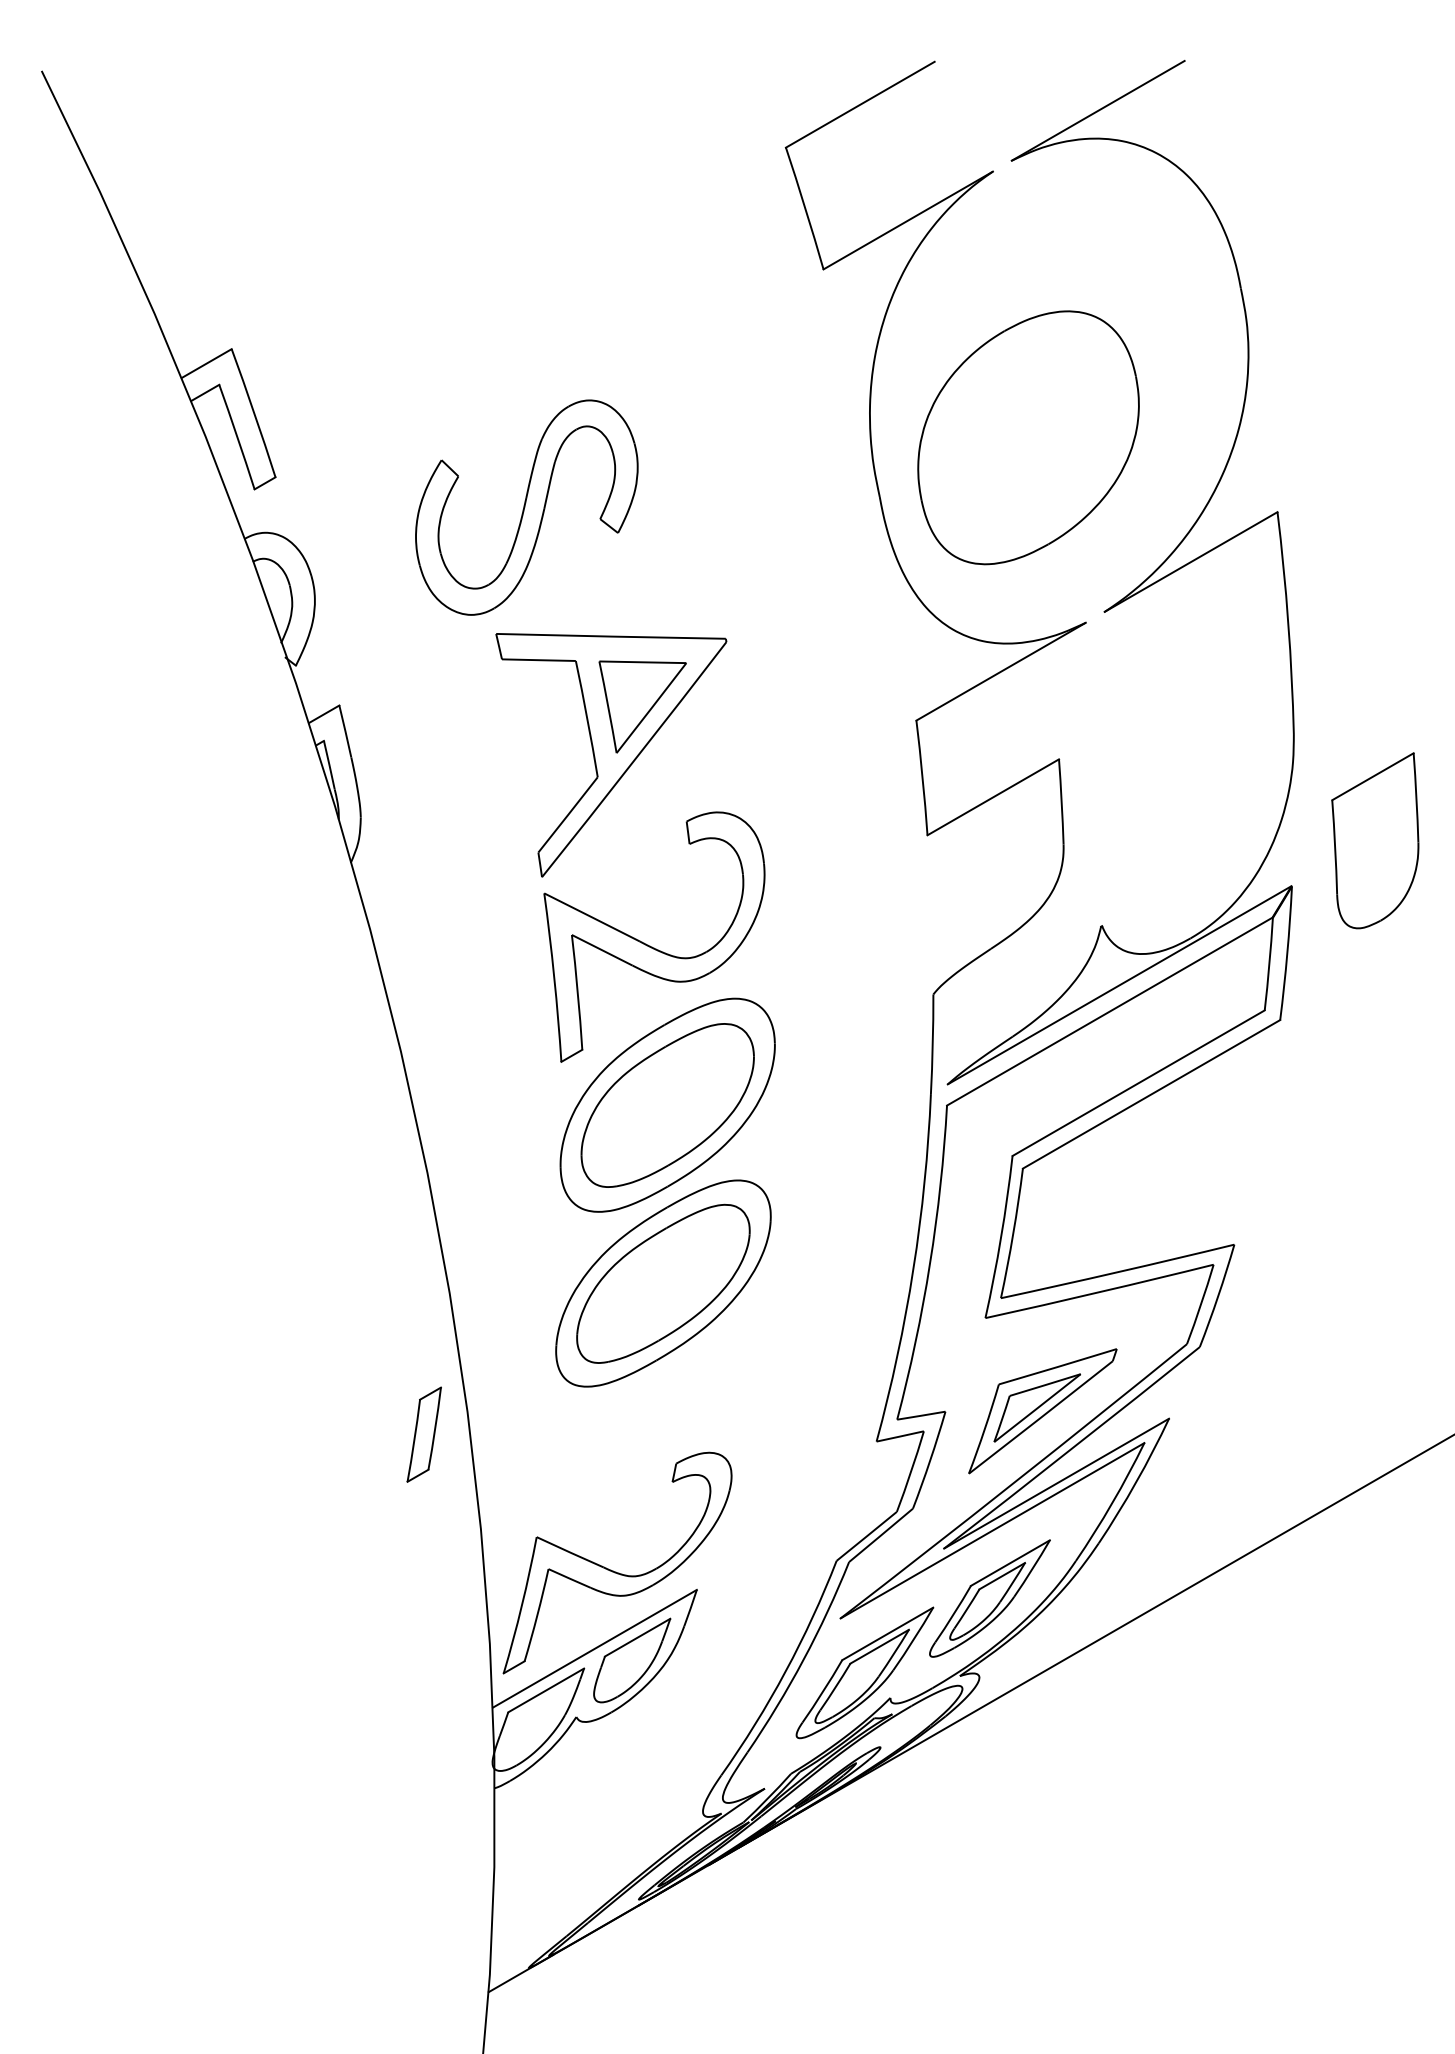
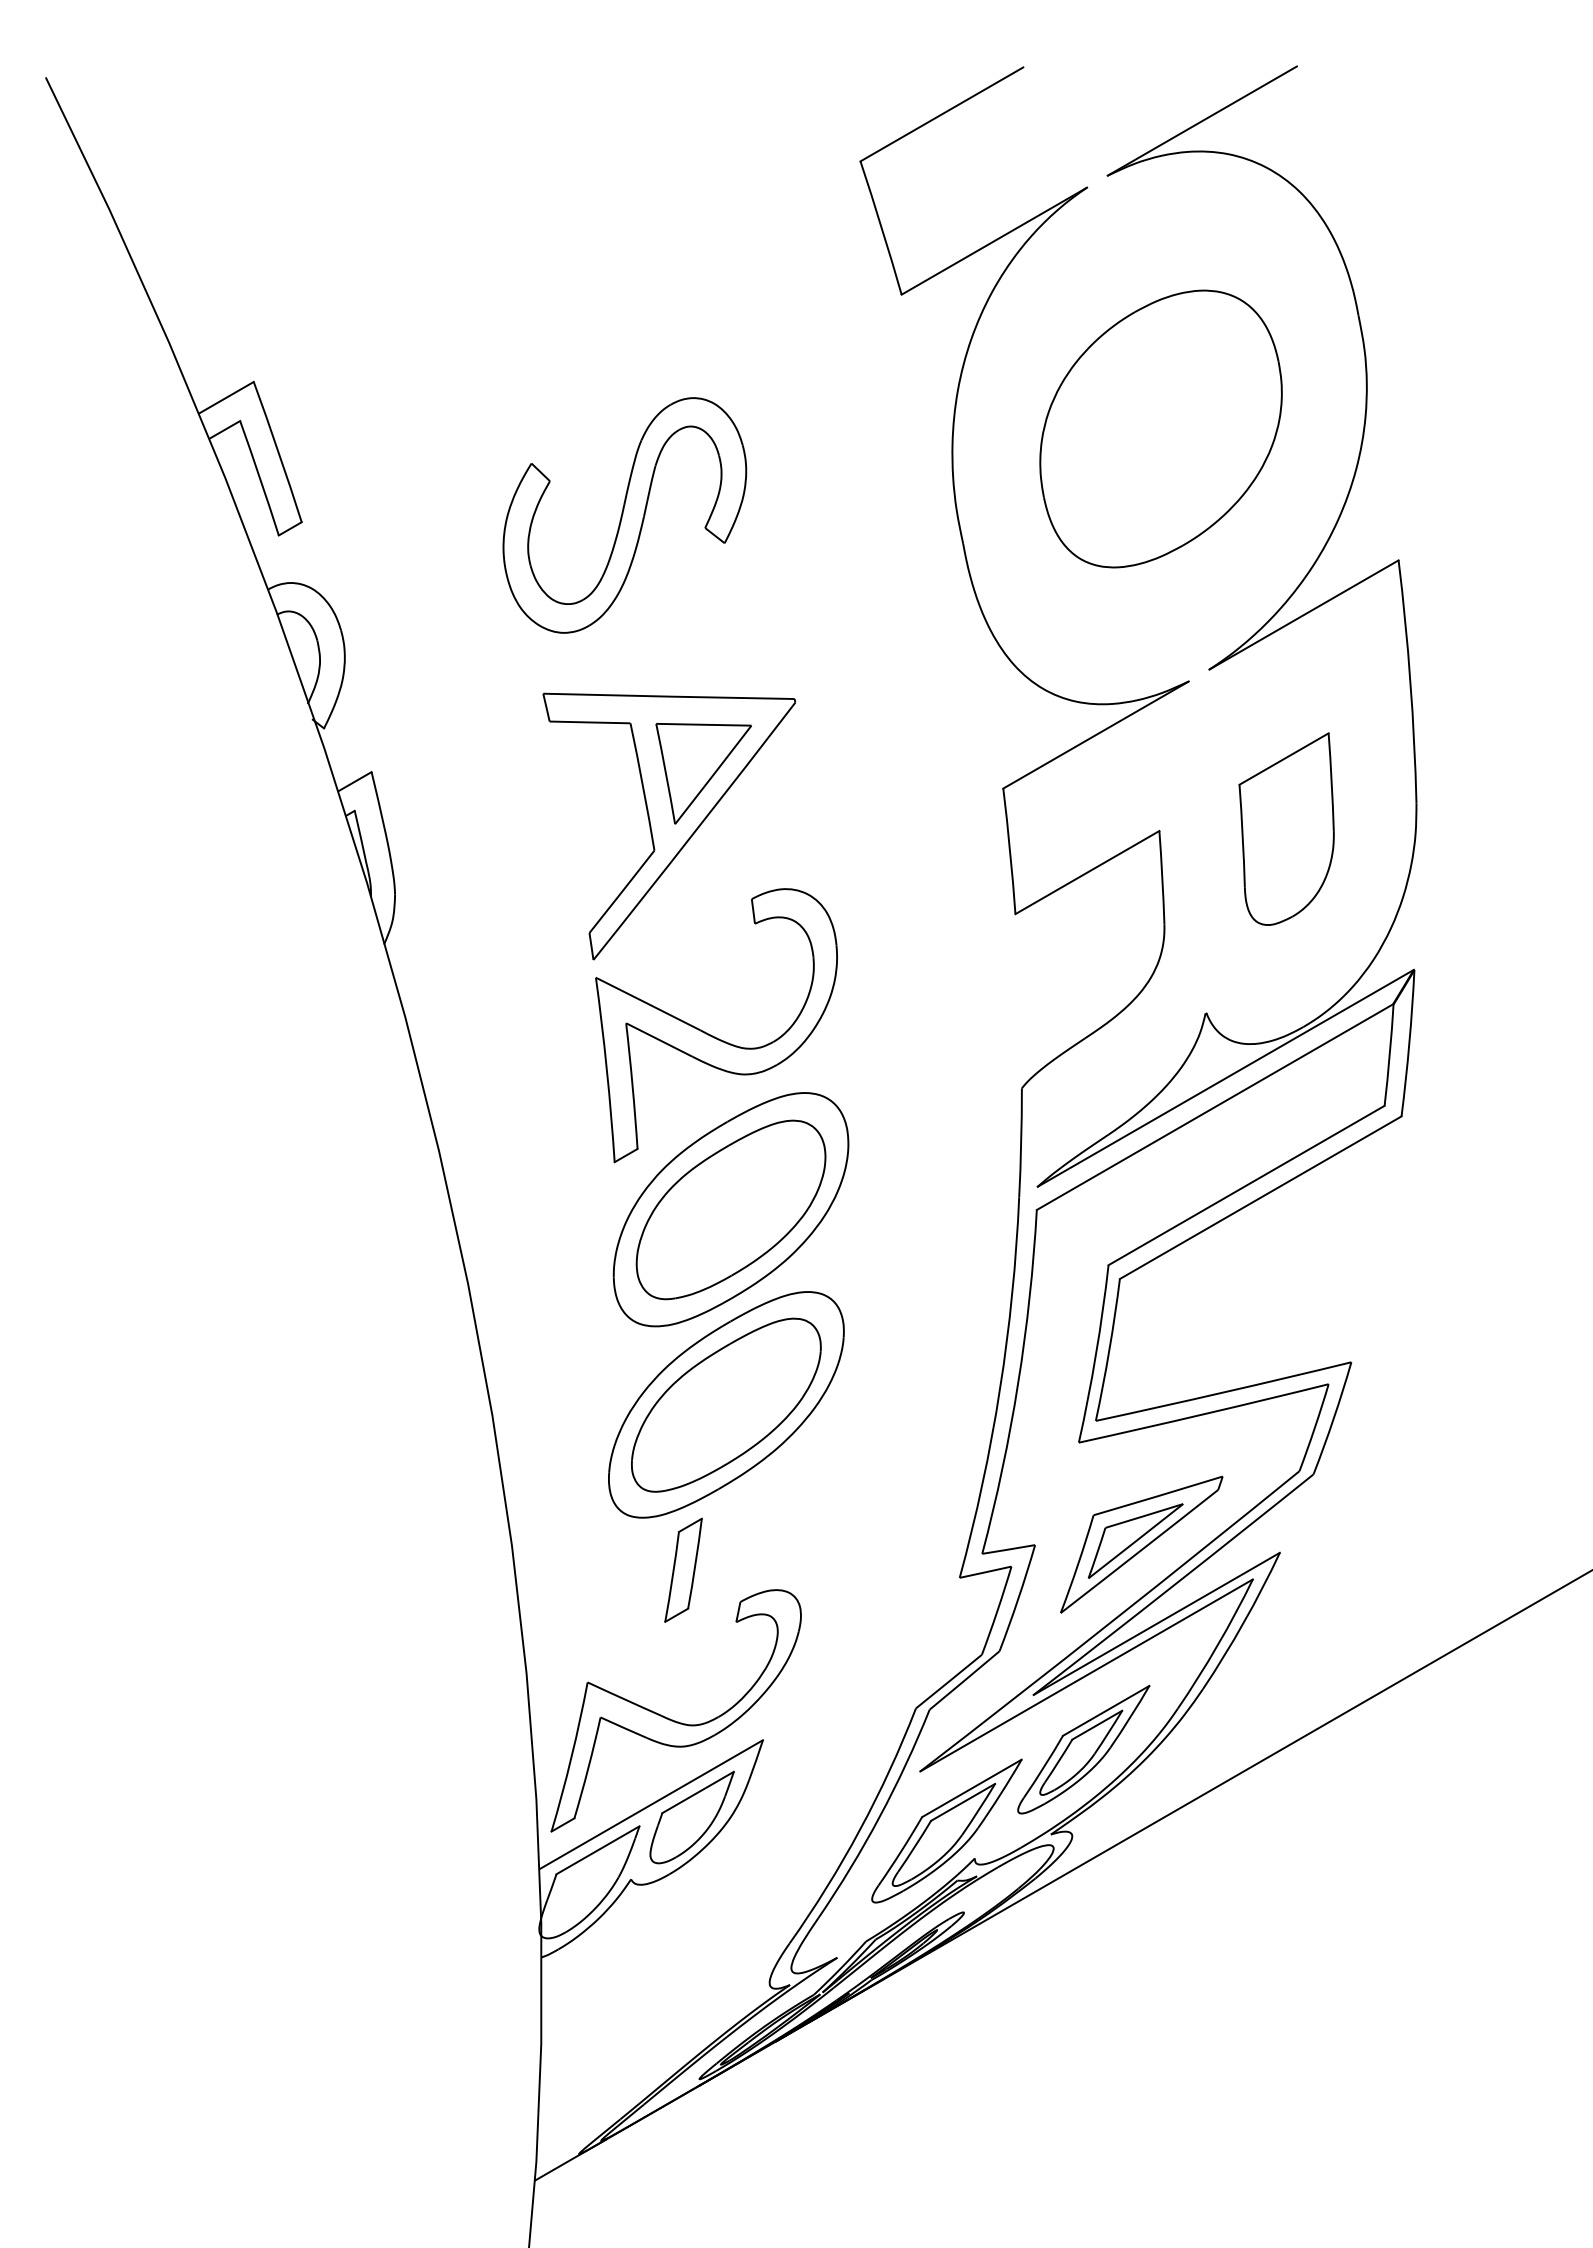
part: (1028, 437) -> (1160, 428), moved
part: (526, 507) -> (624, 515), moved
part: (1375, 840) -> (1286, 828), moved
part: (424, 1433) -> (683, 1569), moved

